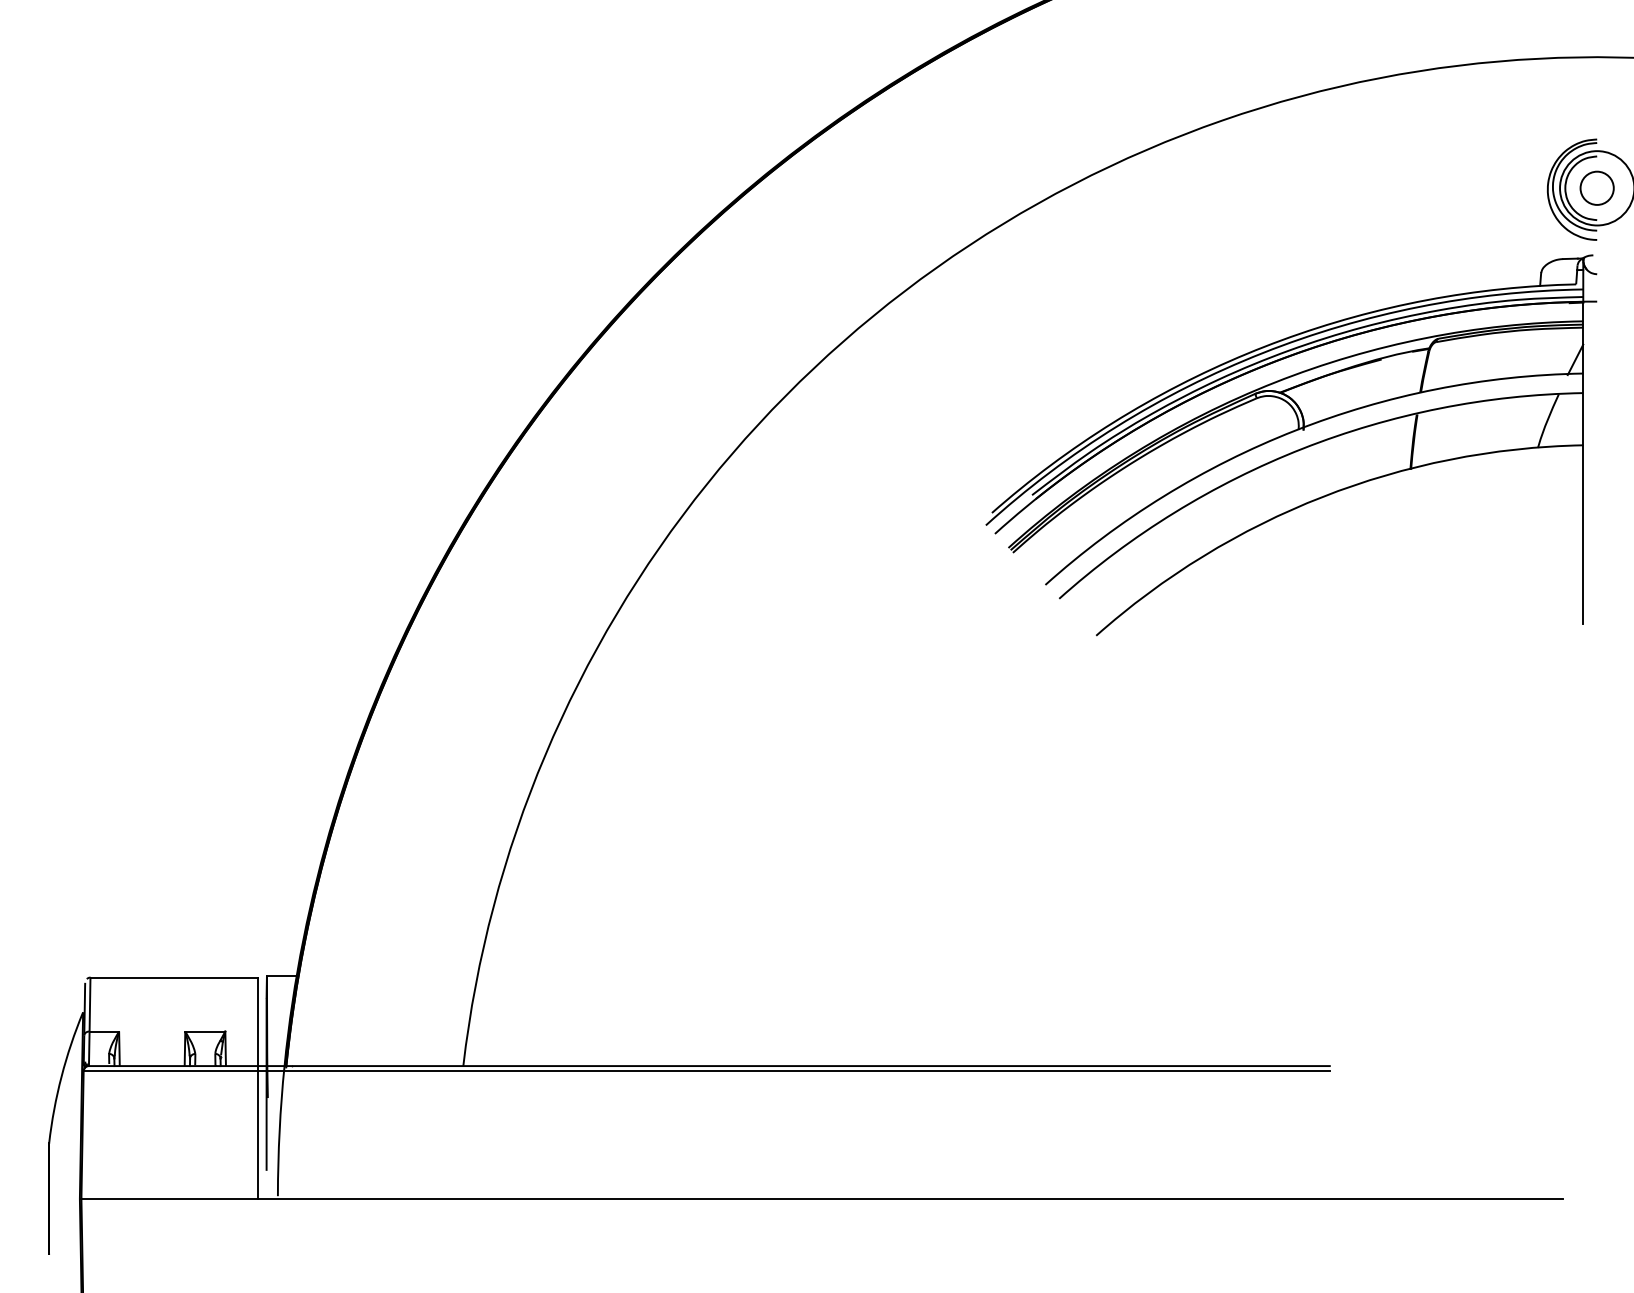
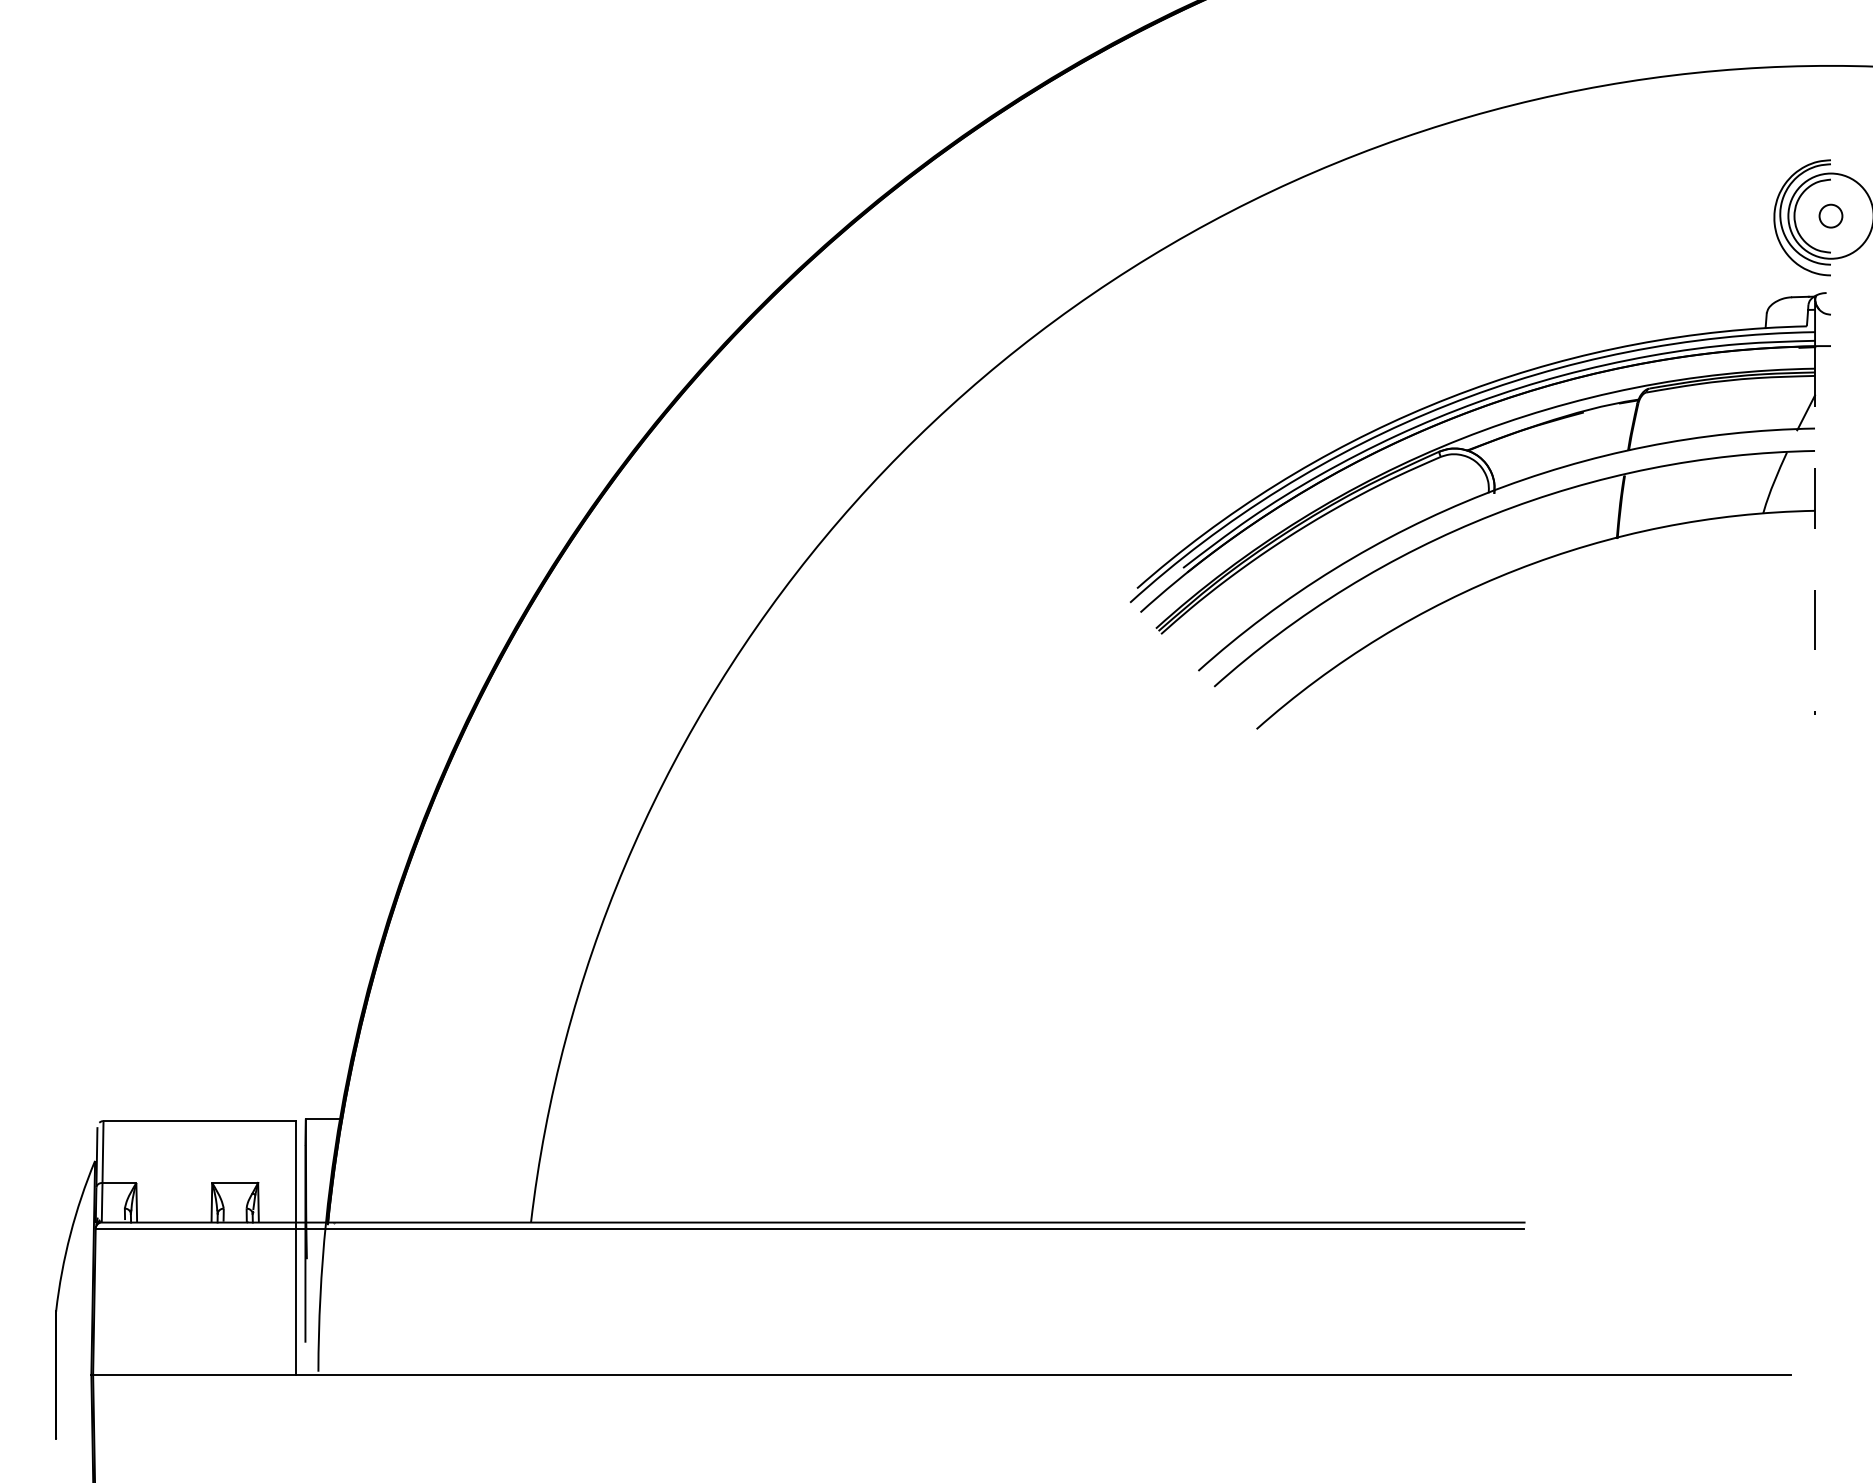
circle: (1596, 188) -> (1830, 216), size x0.6
line: (1583, 462) -> (1815, 530), solid -> dashed

